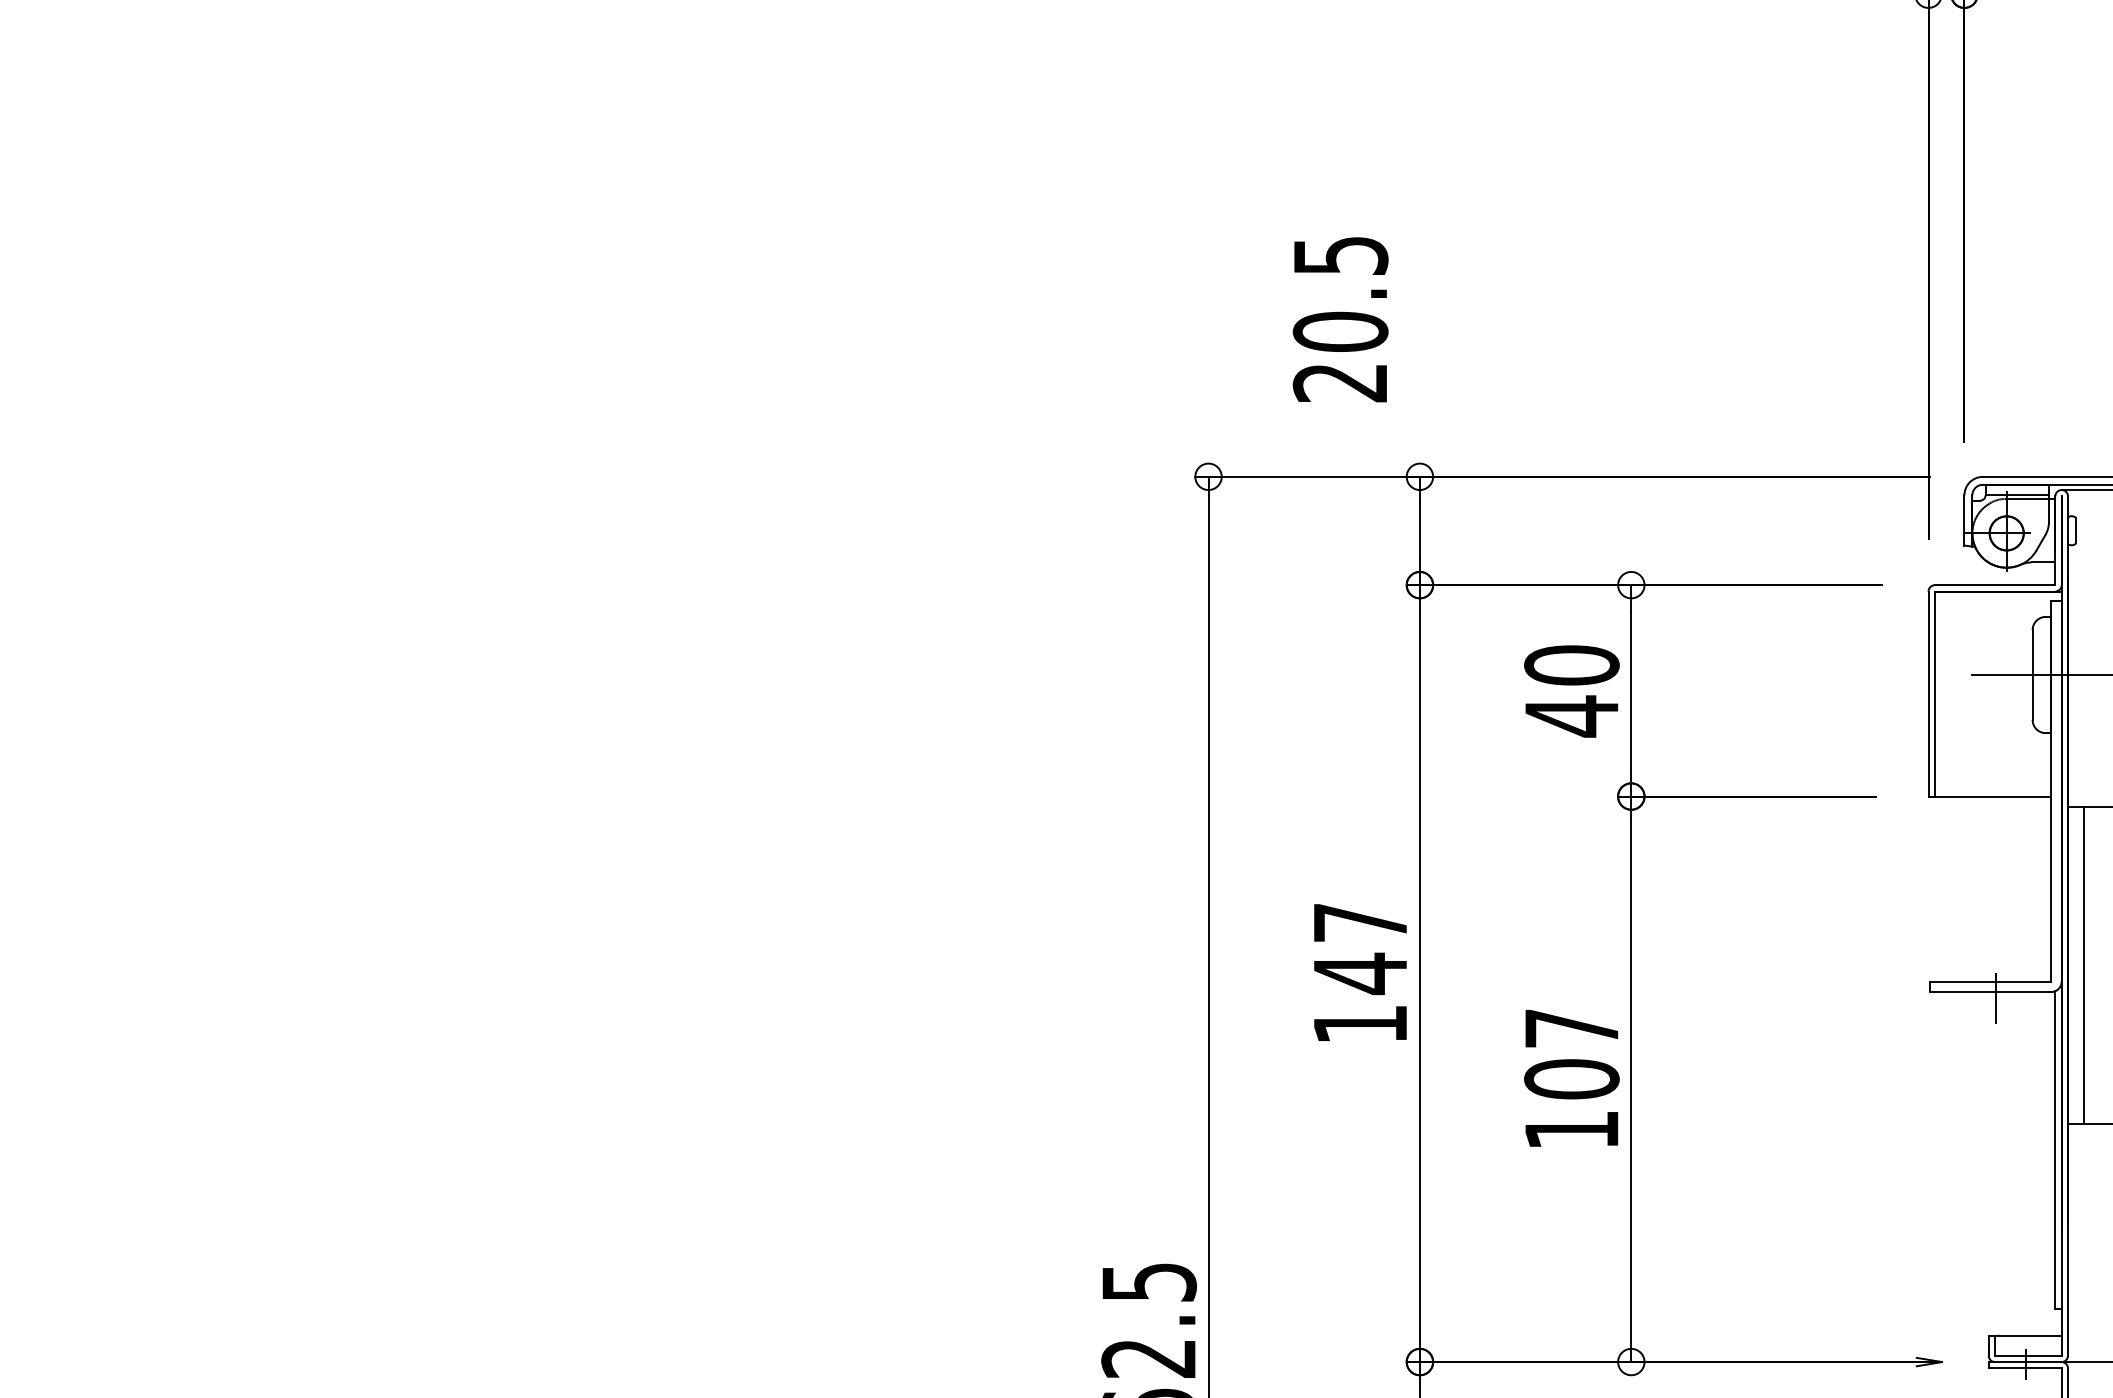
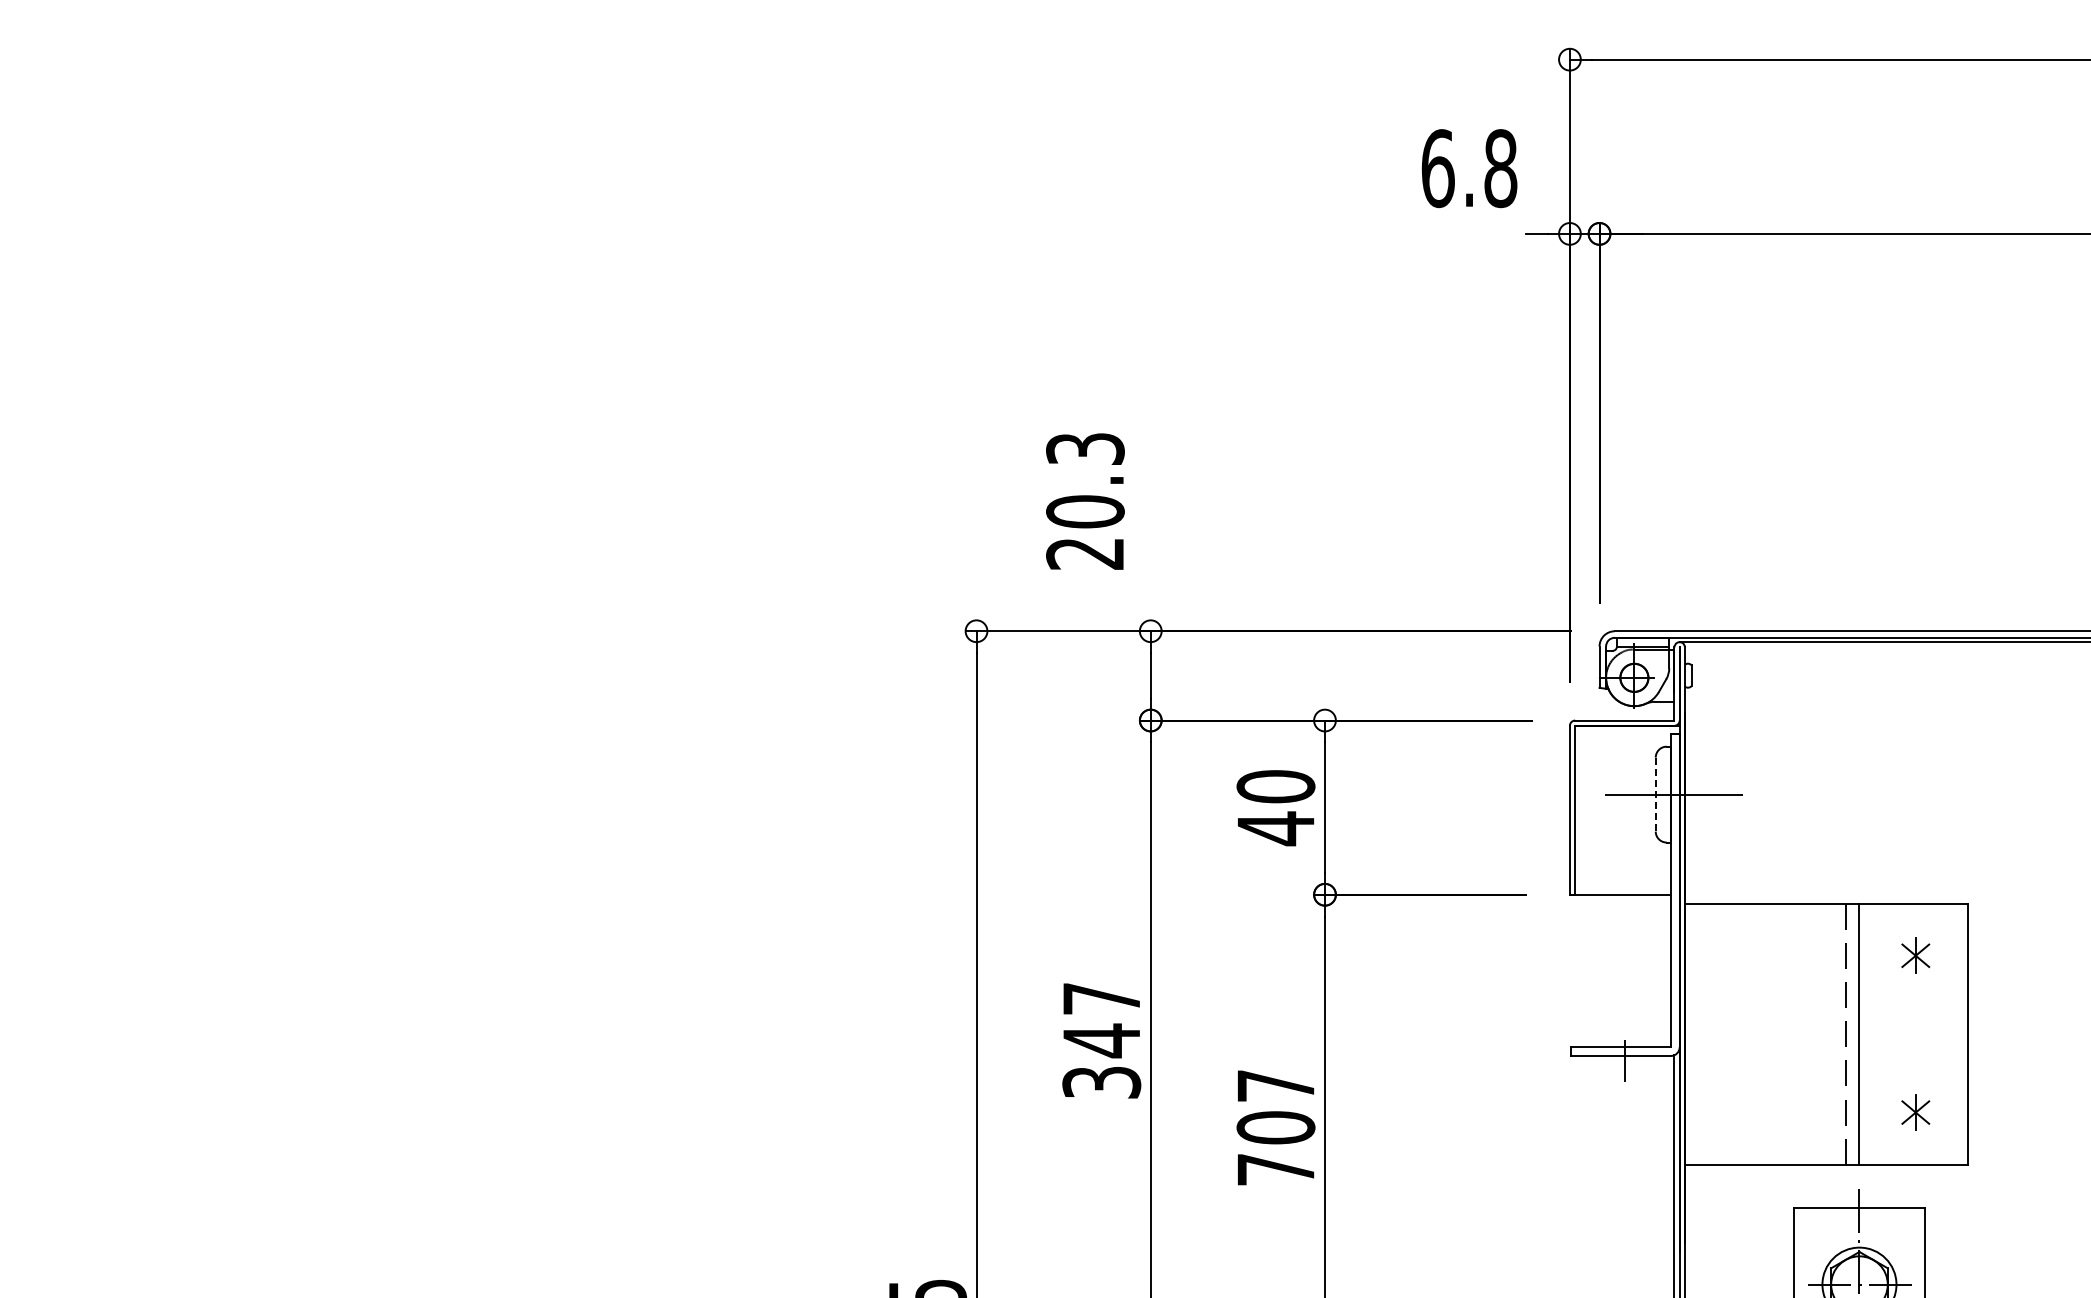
text: (1340, 255) -> (1085, 448), 20.5 -> 20.3
line: (2032, 676) -> (1655, 795), solid -> dashed
line: (2084, 964) -> (1698, 1033), removed
text: (1360, 1024) -> (1101, 1082), 147 -> 347
text: (1571, 1129) -> (1275, 1169), 107 -> 707

